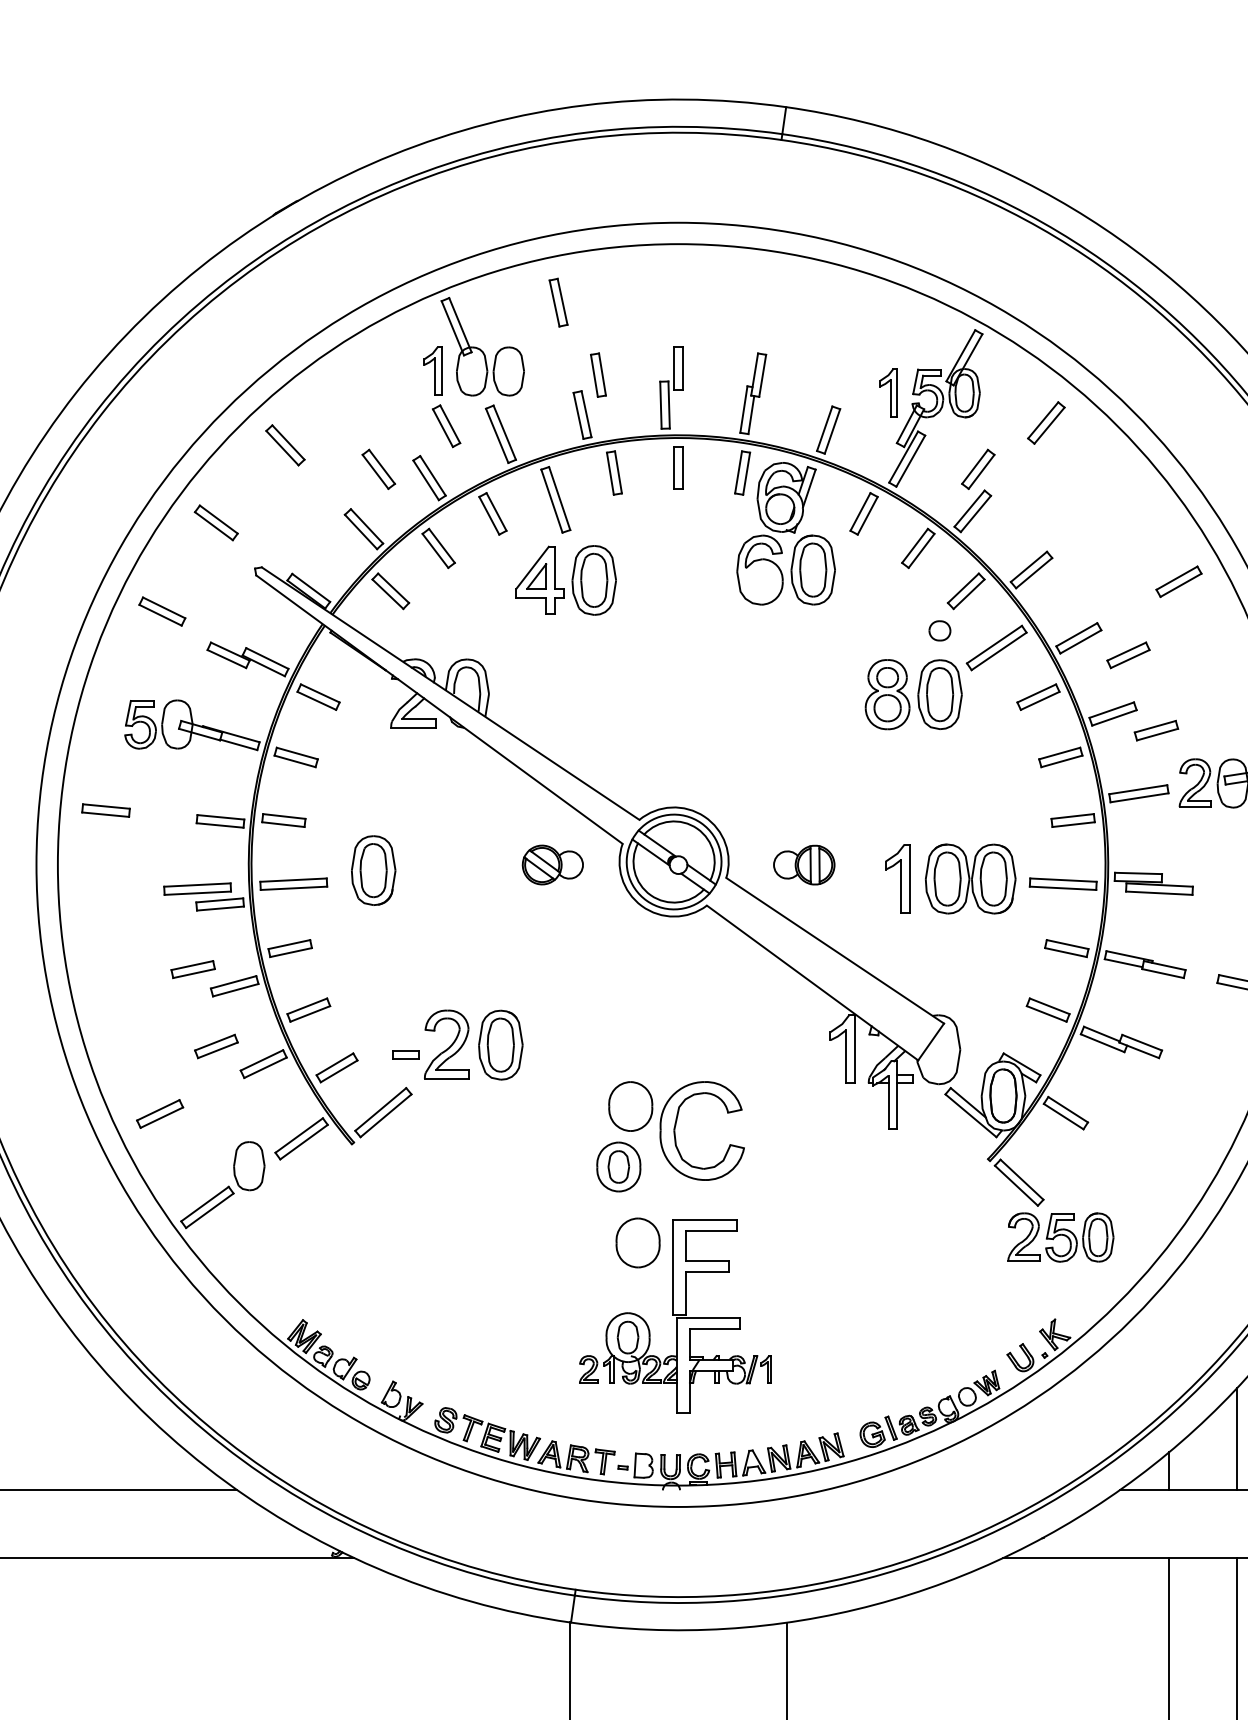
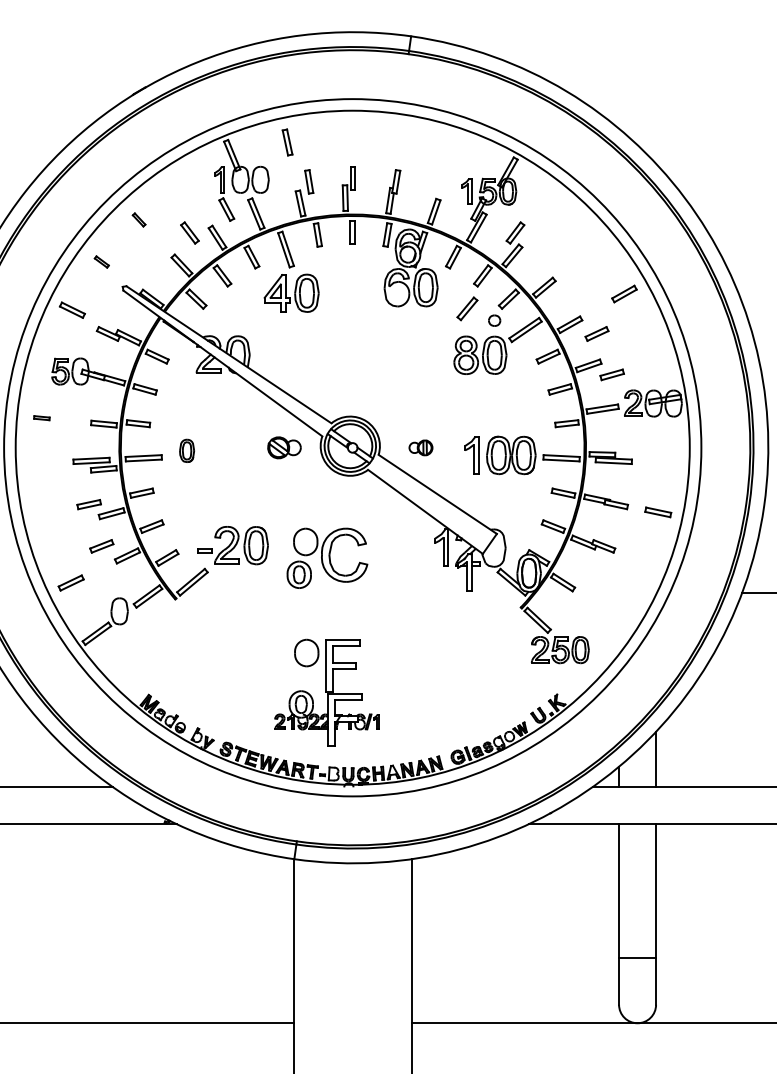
part: (1046, 422) -> (467, 308), moved
part: (284, 444) -> (138, 219), size x0.6
part: (215, 521) -> (101, 261), size x0.6
part: (105, 809) -> (41, 417), size x0.6
part: (803, 864) -> (420, 447), size x0.7
part: (372, 869) -> (186, 450), size x0.6
part: (670, 1135) -> (327, 557), moved
part: (674, 1315) -> (326, 692), moved

